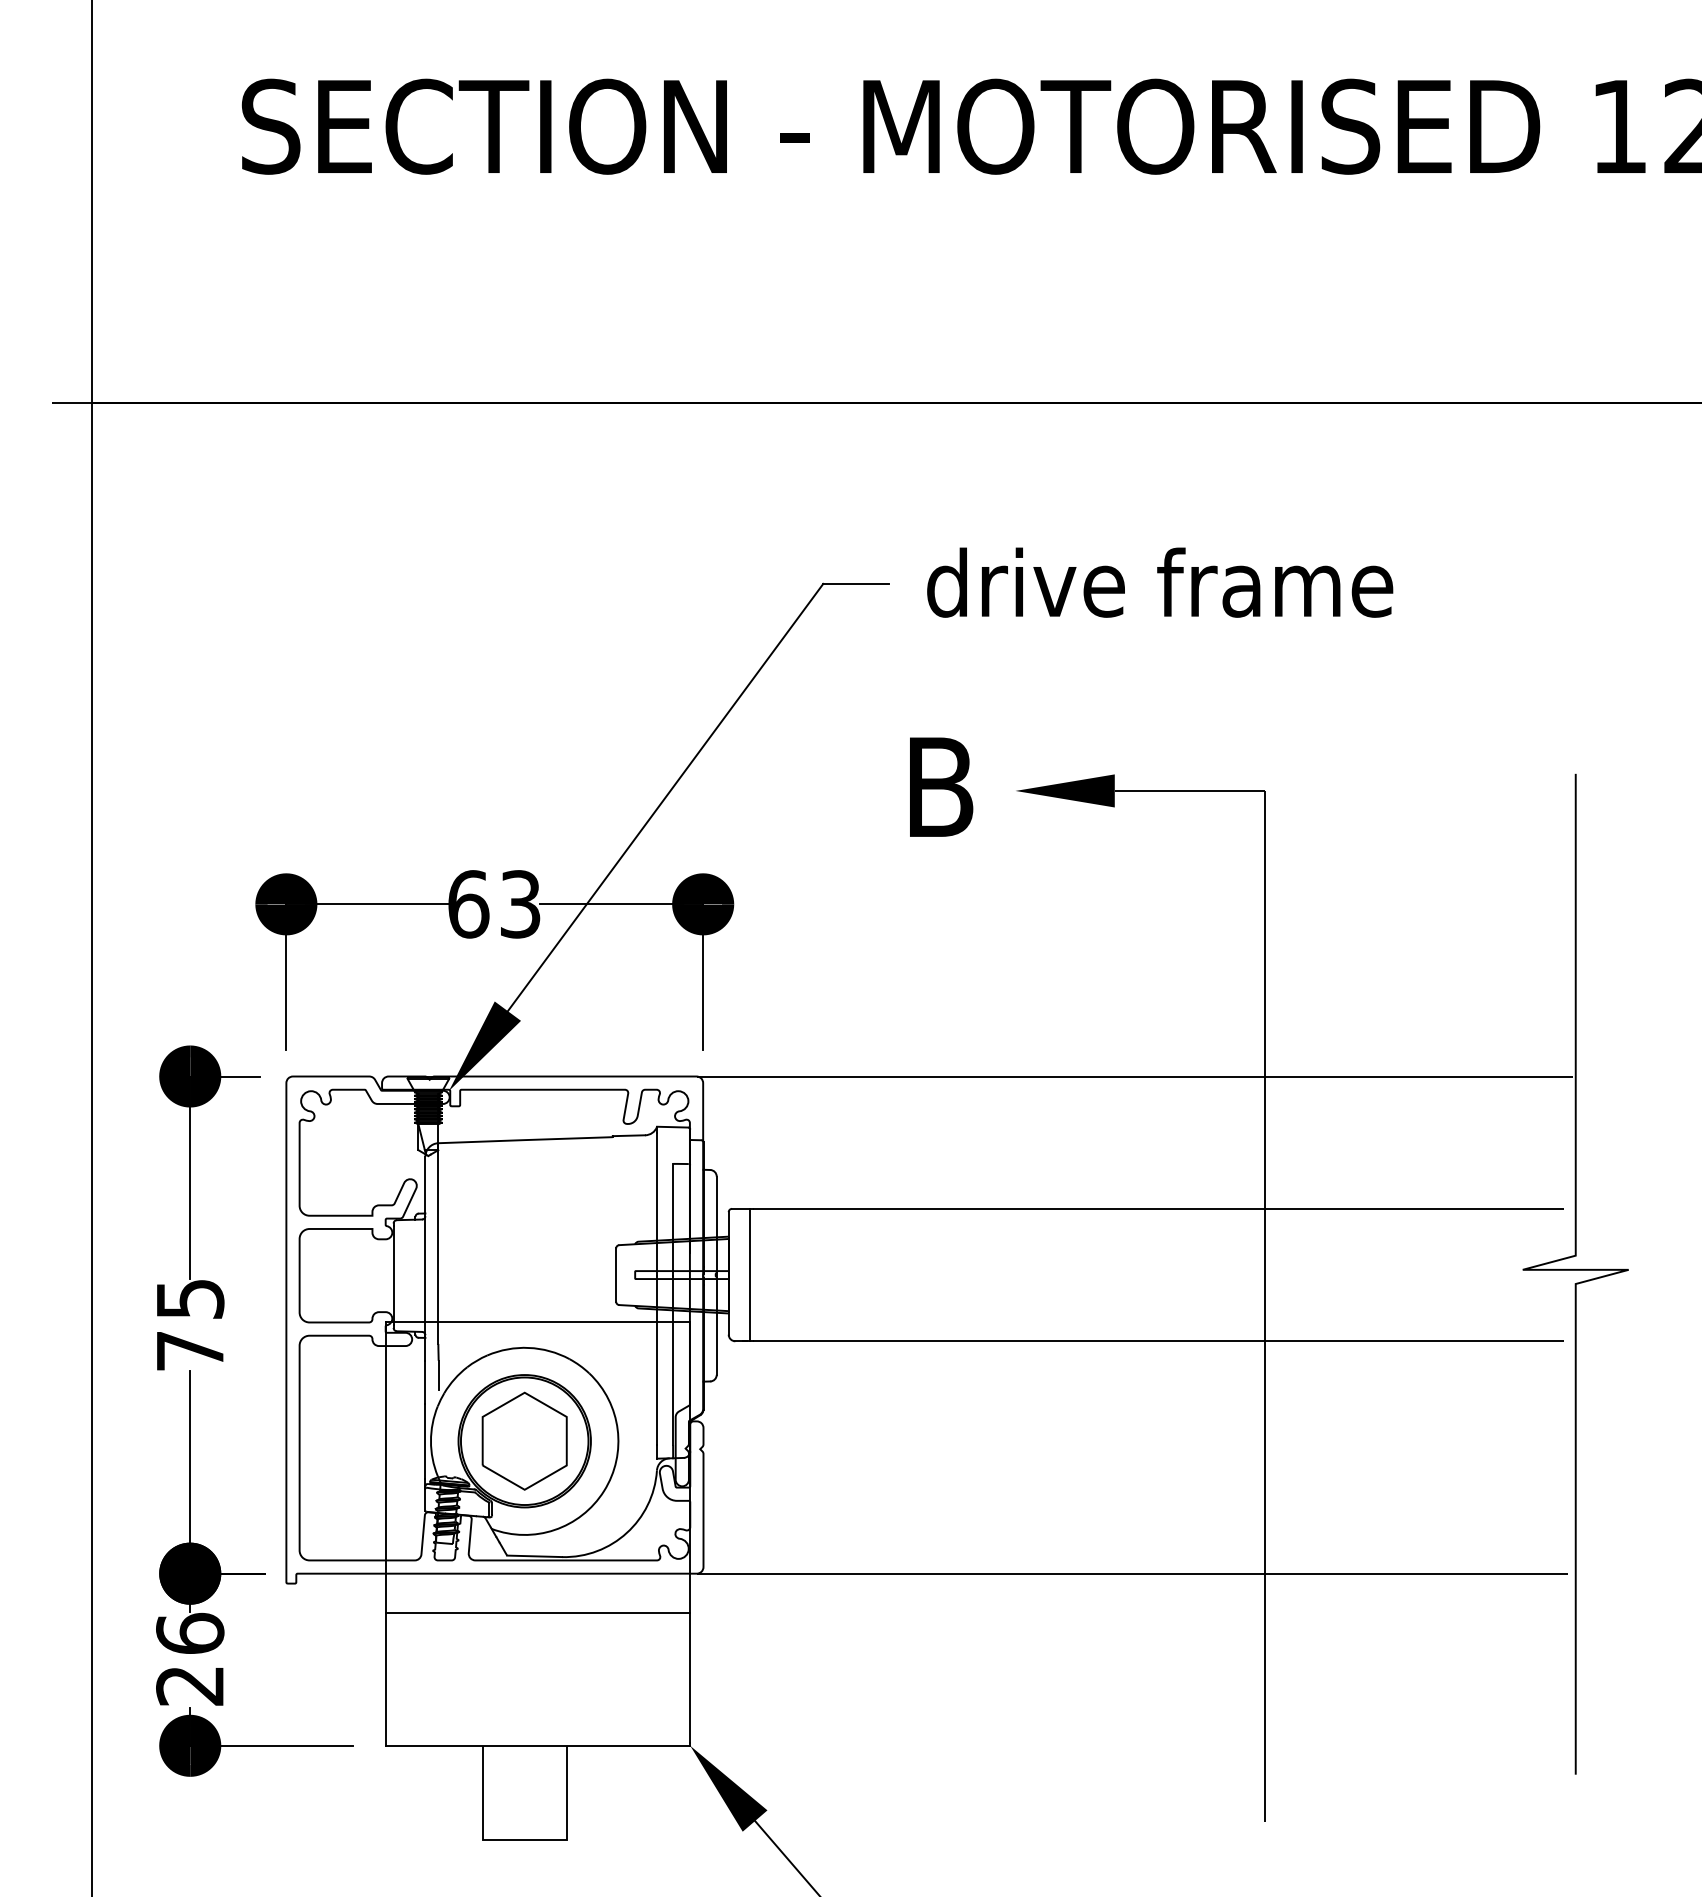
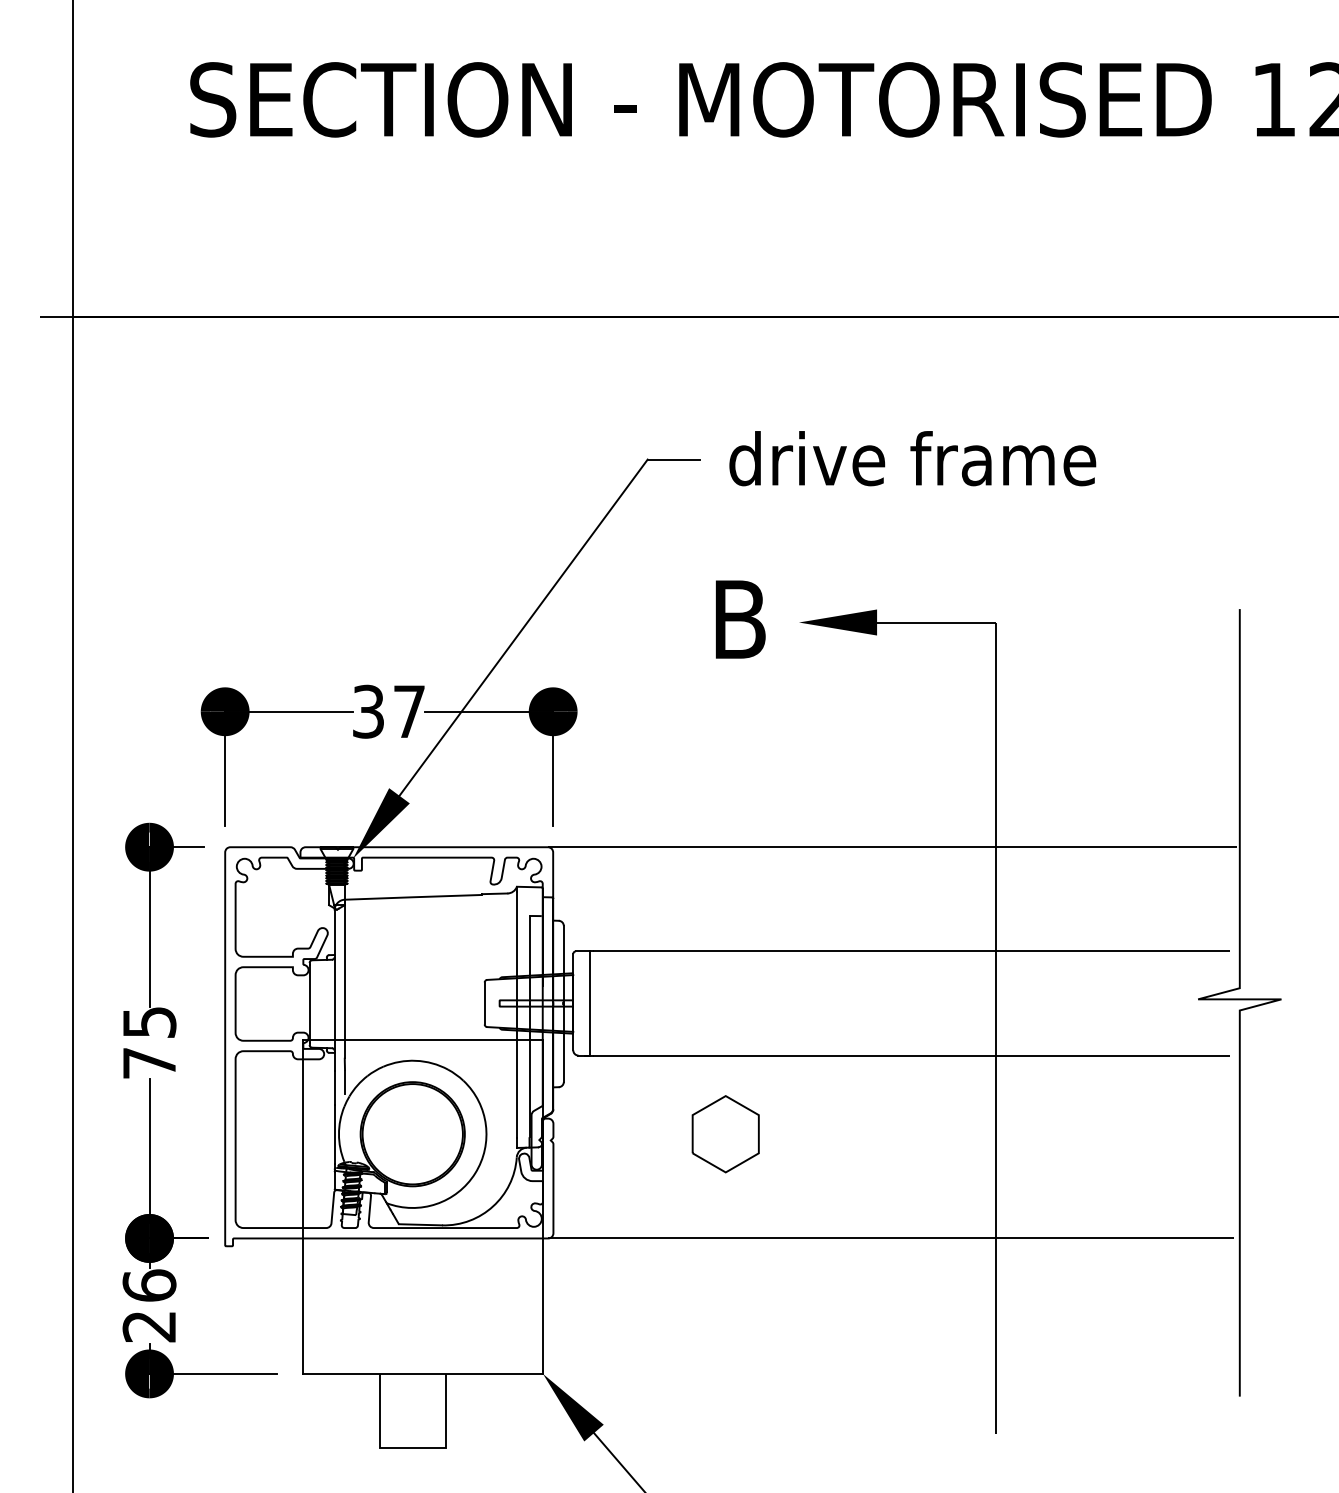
text: (493, 904) -> (388, 711), 63 -> 37
part: (524, 1441) -> (725, 1134), moved
line: (538, 1613) -> (423, 1269), removed

